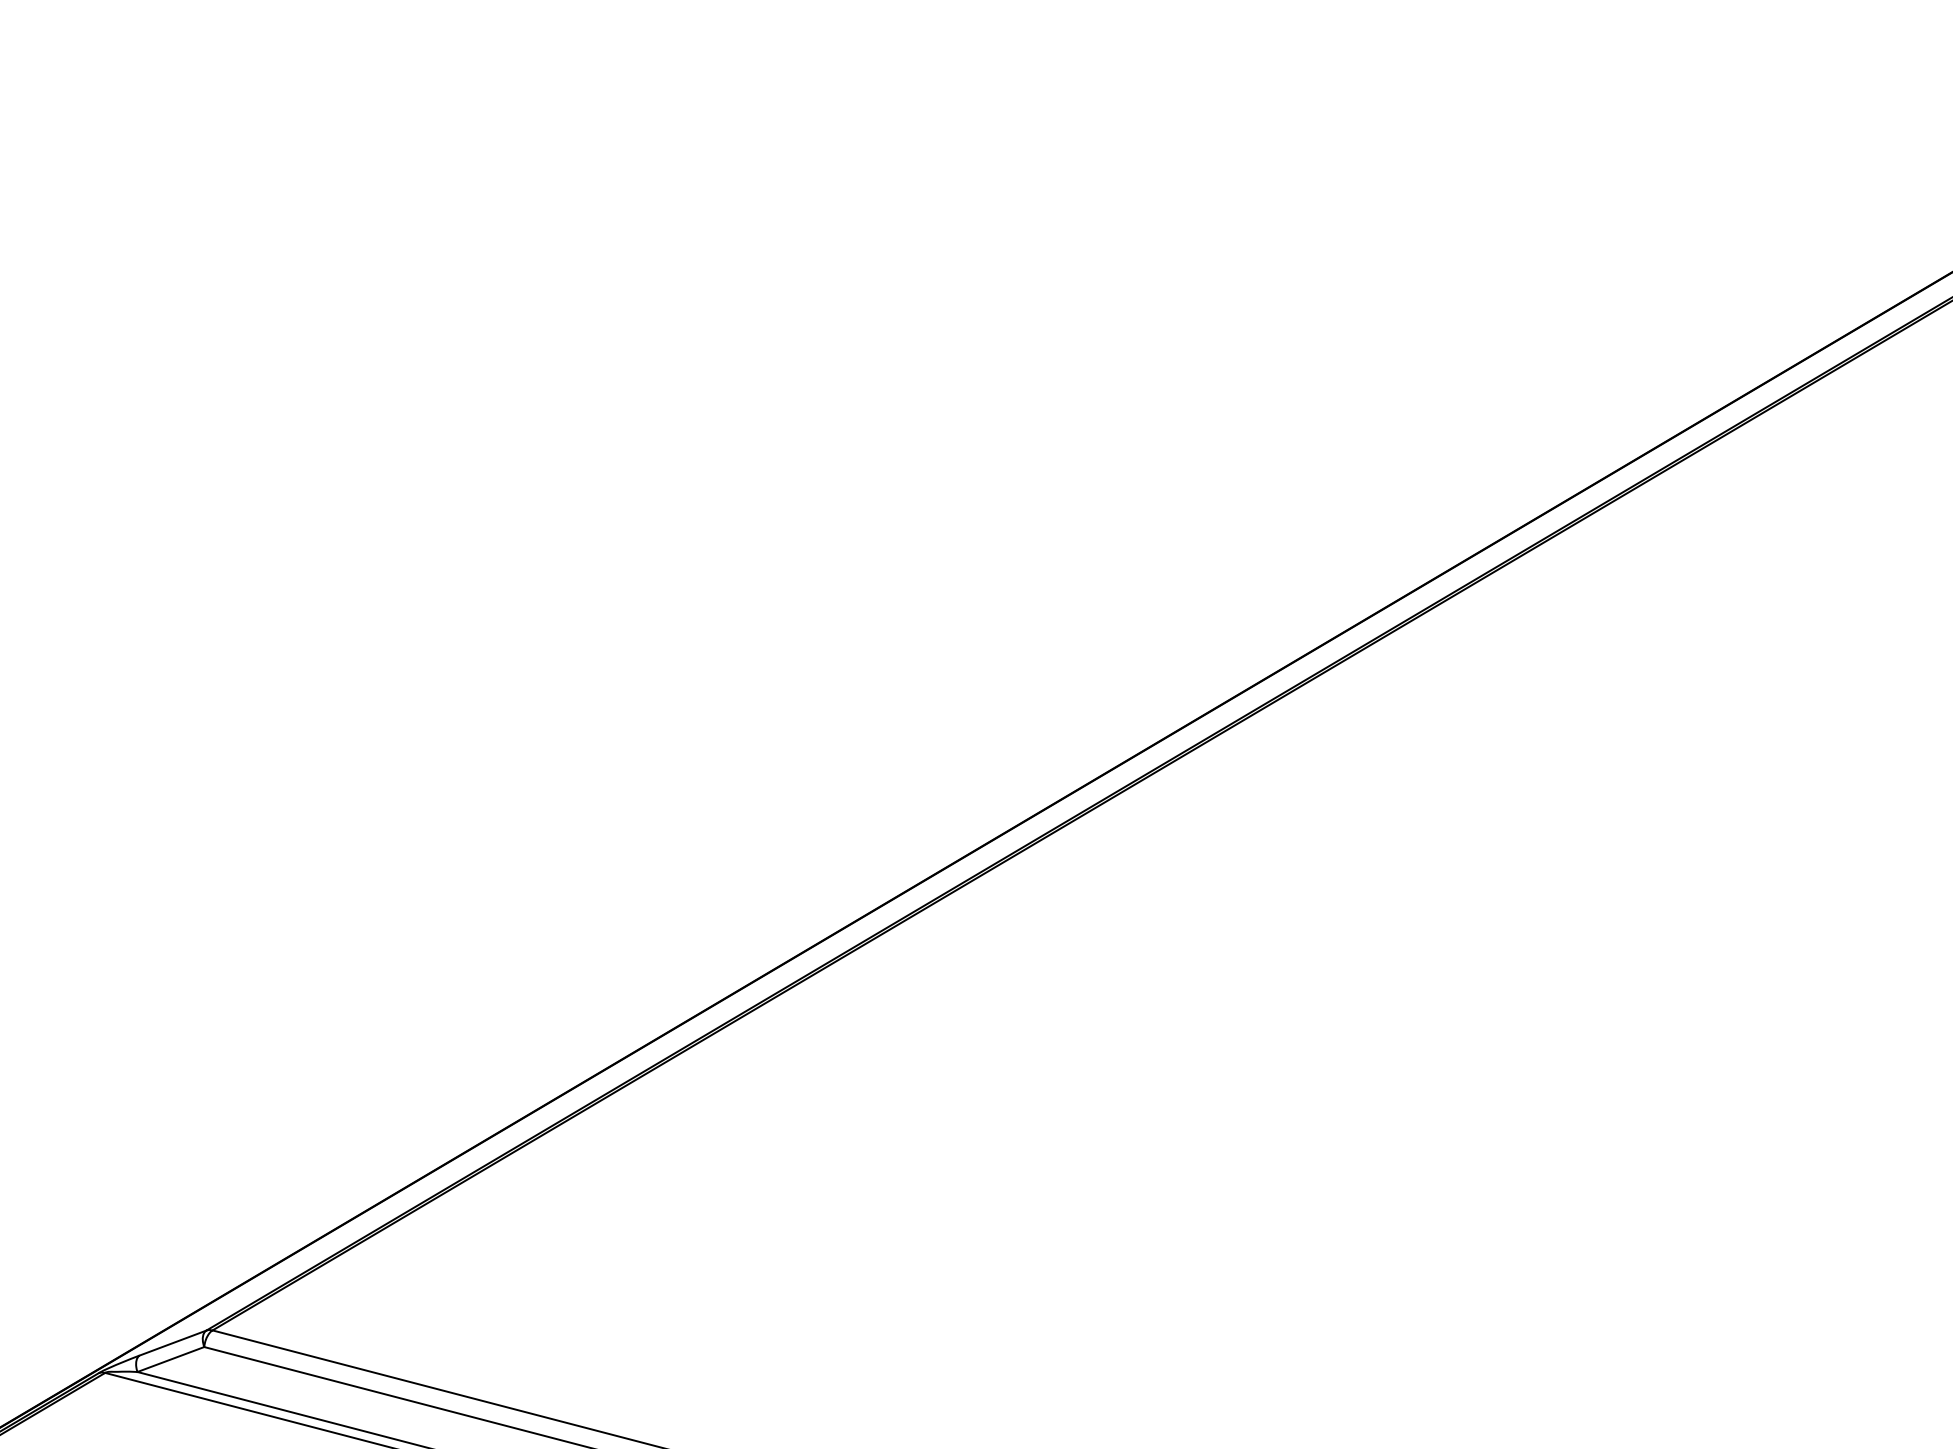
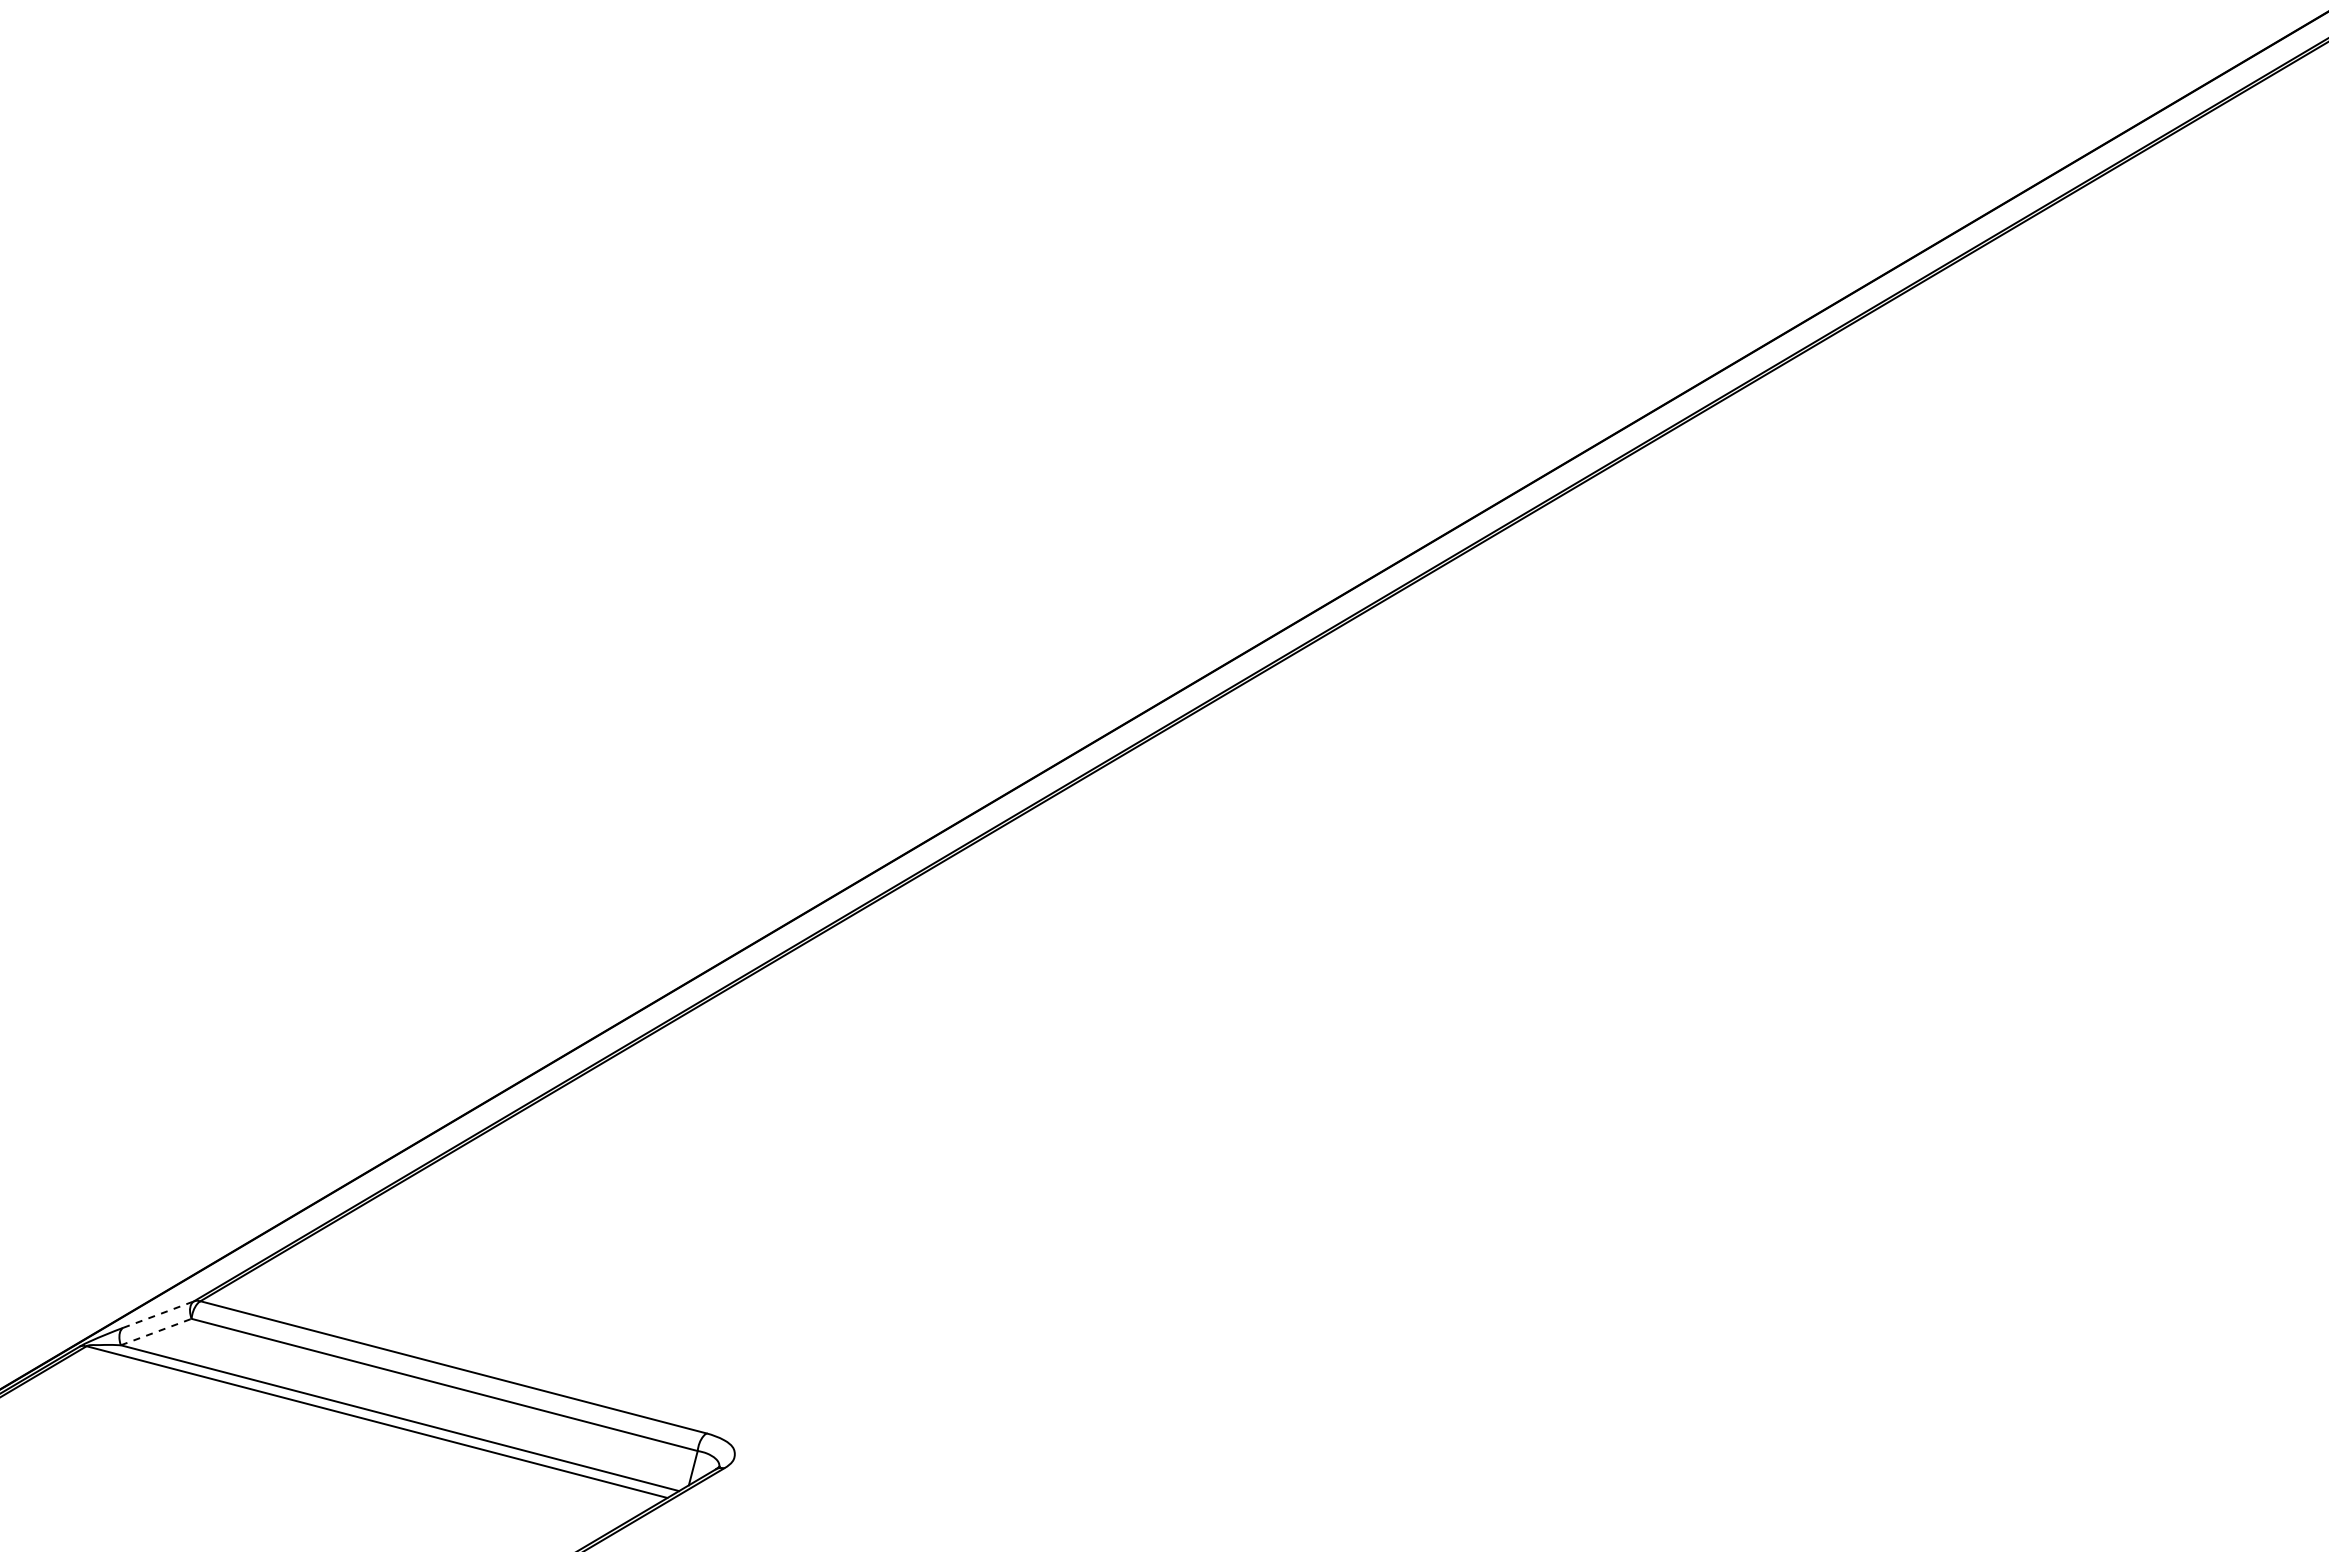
line: (173, 1342) -> (158, 1314), solid -> dashed
line: (171, 1359) -> (156, 1332), solid -> dashed

